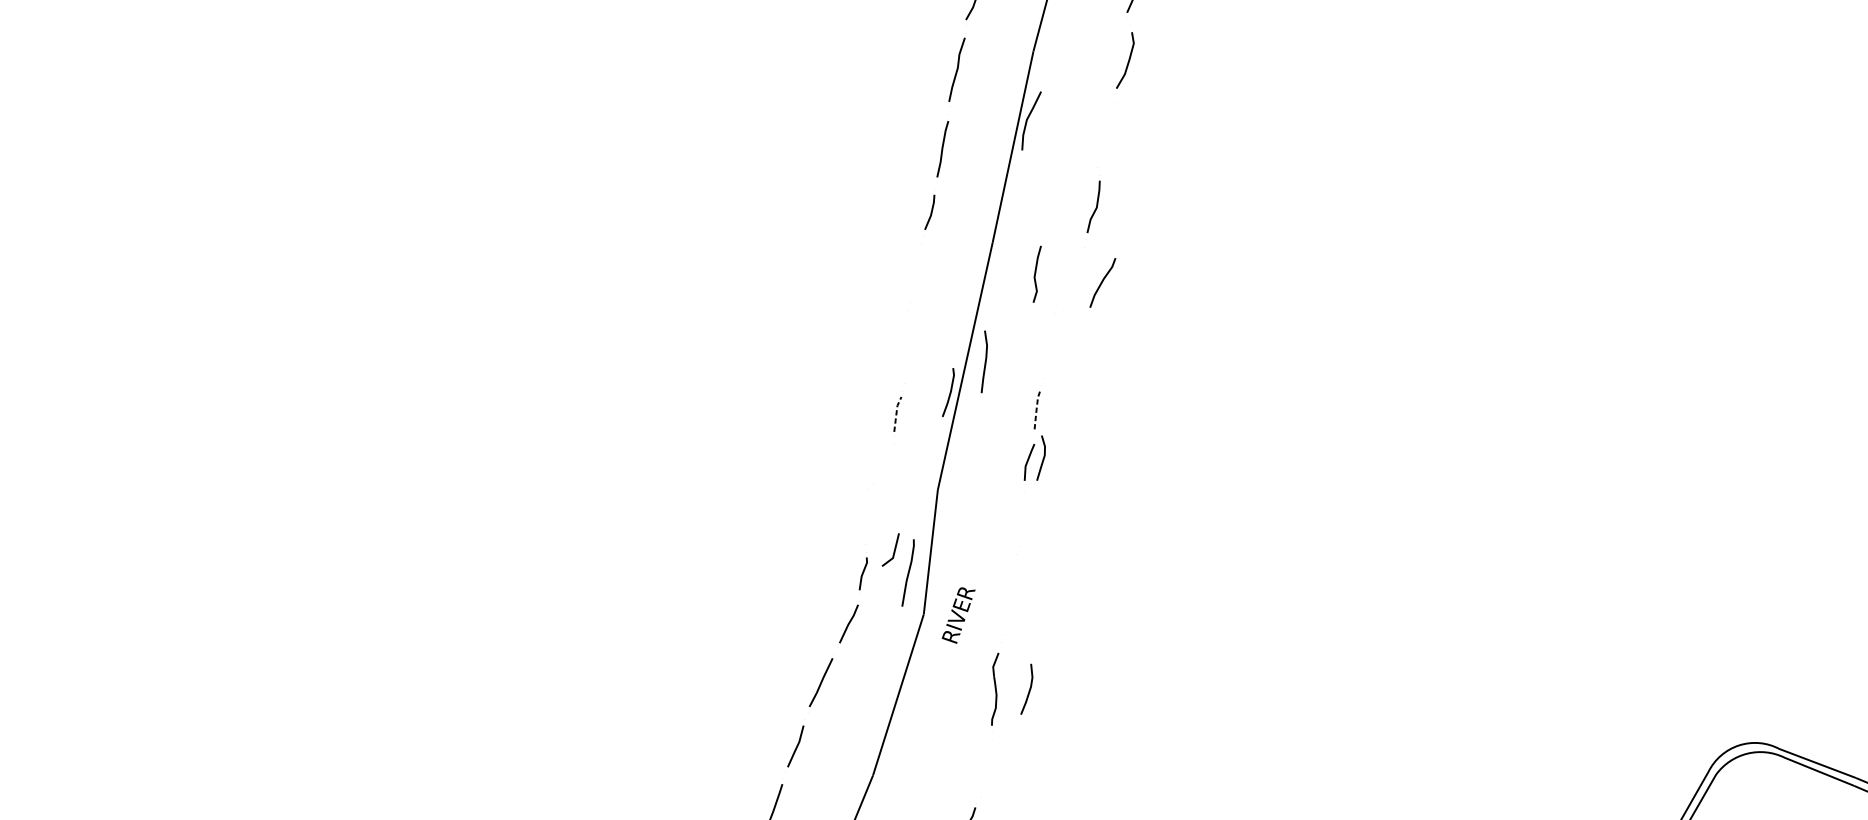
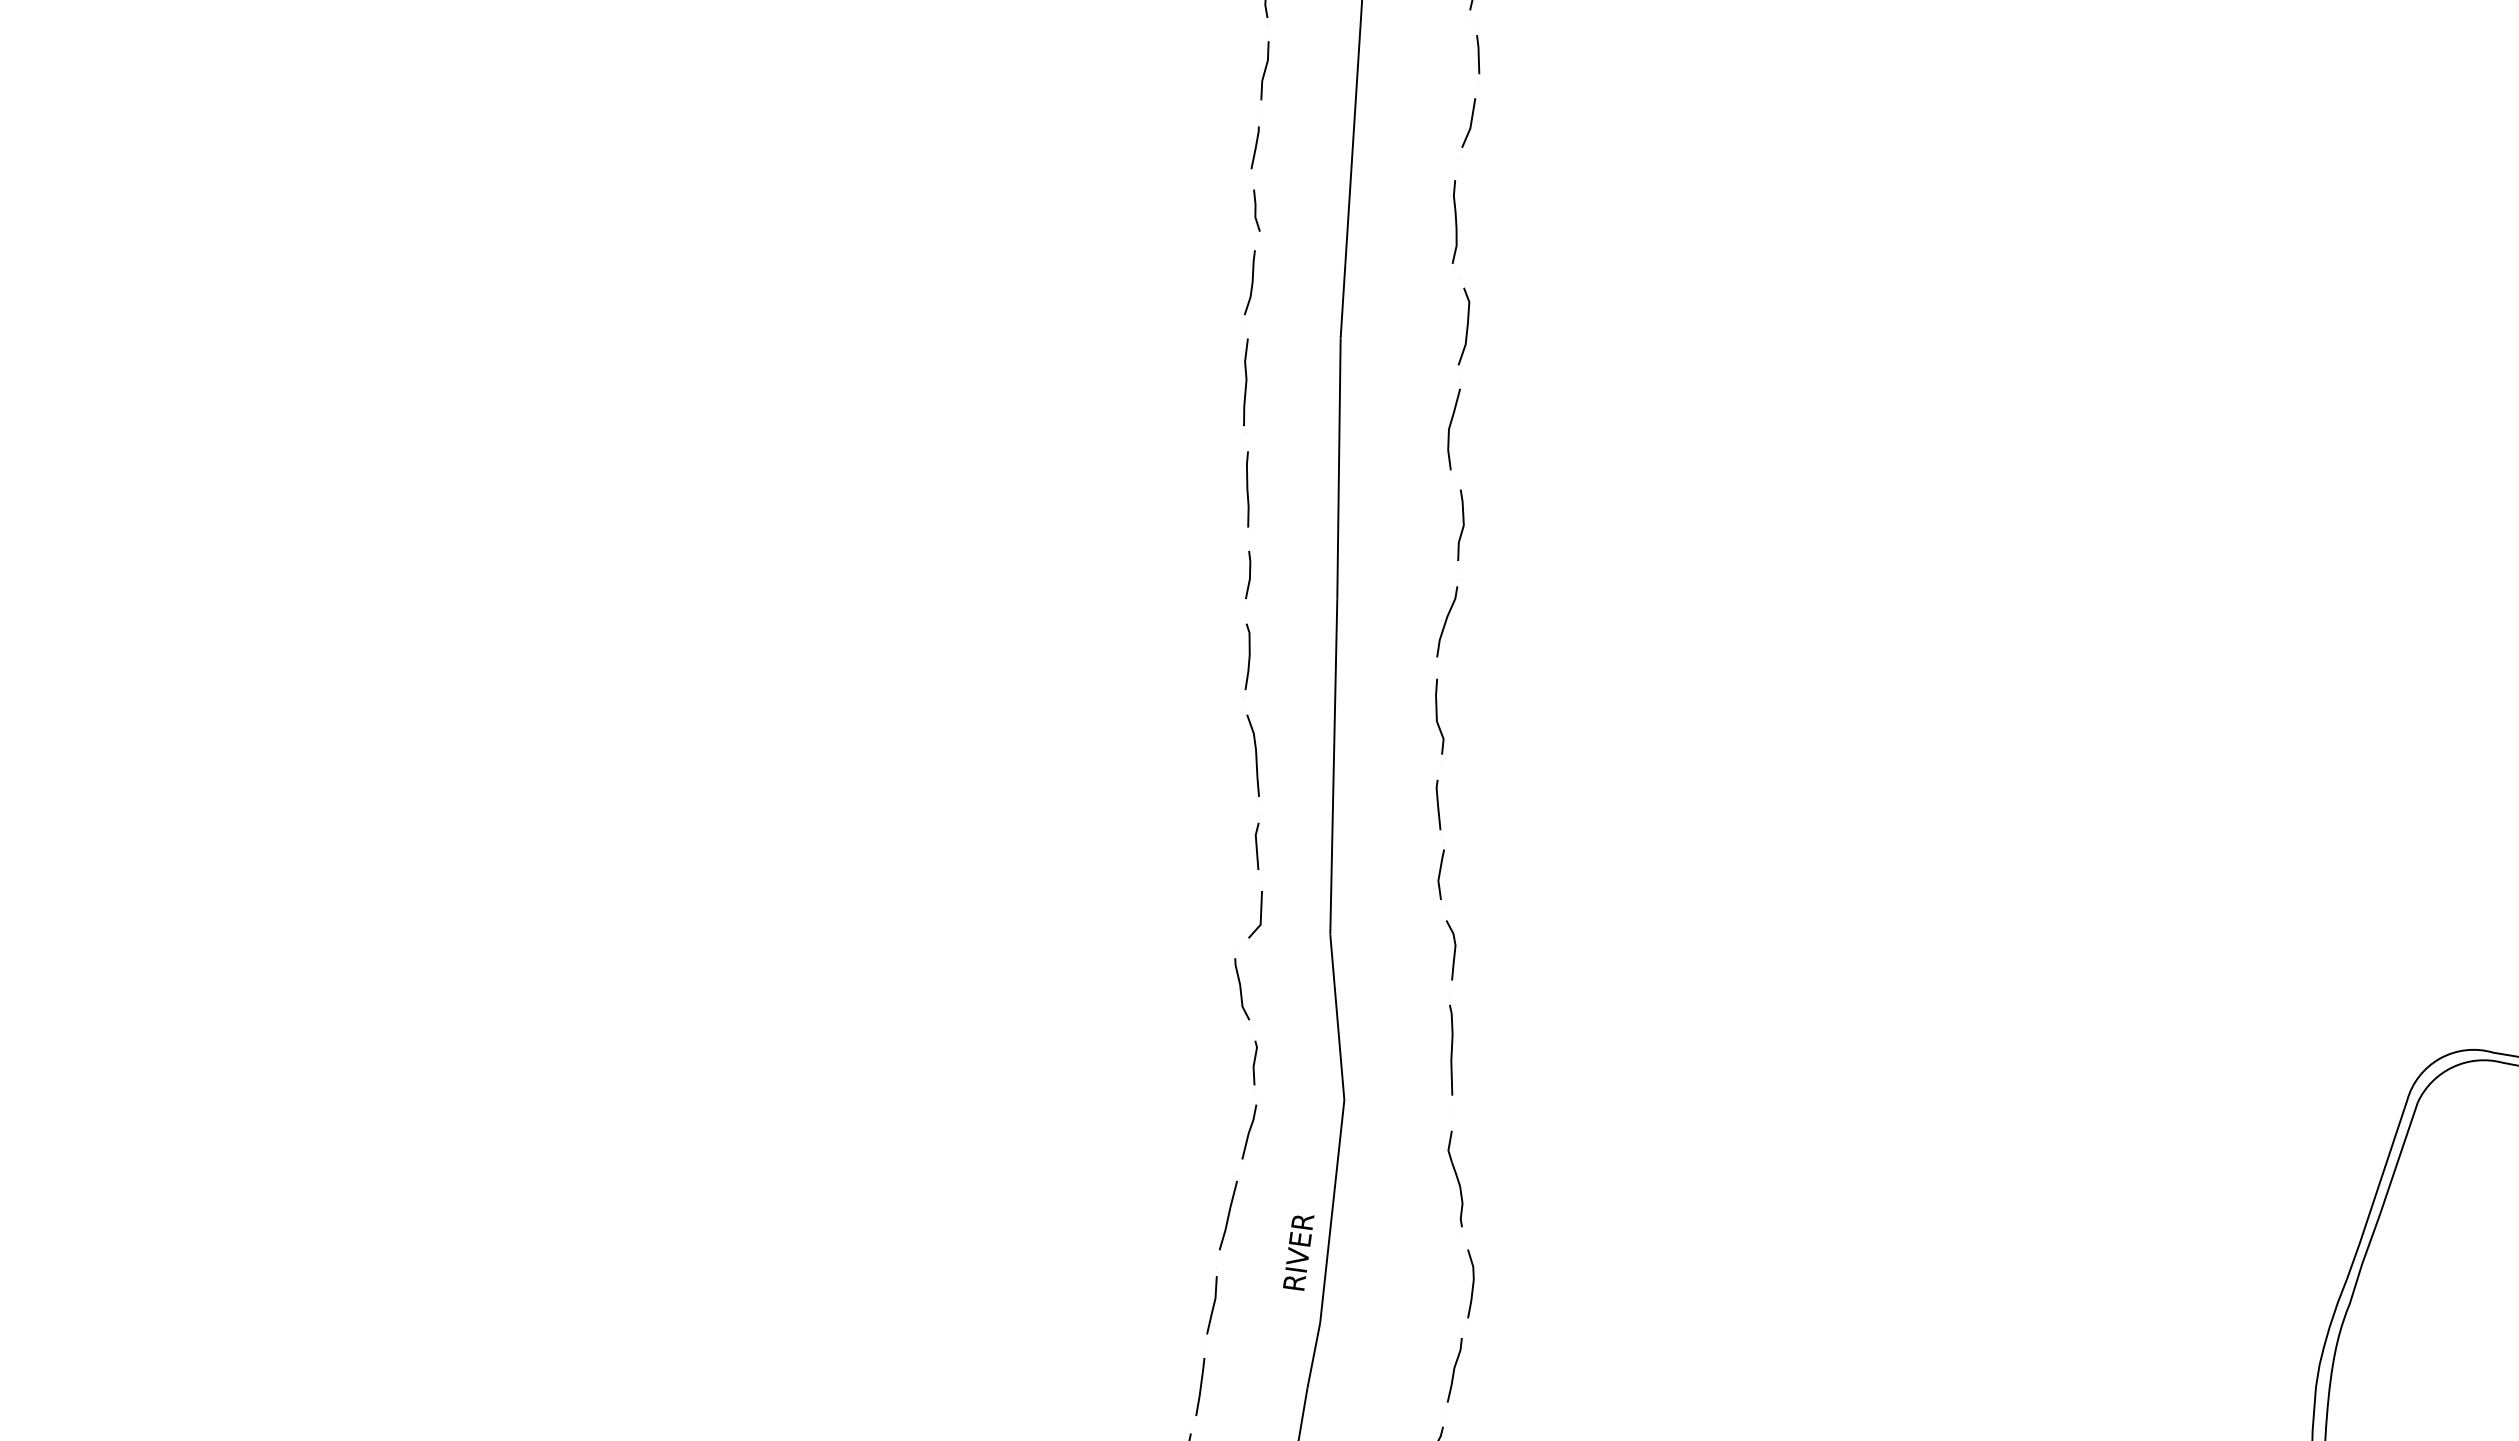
line: (1028, 119) -> (1450, 428), moved
line: (1035, 273) -> (1437, 716), moved
line: (1103, 281) -> (1447, 620), moved
line: (985, 362) -> (1255, 755), moved
line: (949, 392) -> (1248, 656), moved
line: (1036, 410) -> (1438, 804), dashed -> solid
line: (896, 413) -> (1256, 845), dashed -> solid
line: (1042, 460) -> (1453, 952), moved
line: (864, 517) -> (1241, 989), added
line: (894, 550) -> (1260, 914), moved
line: (908, 572) -> (1451, 1049), moved
text: (958, 614) -> (1298, 1252), moved
line: (1029, 689) -> (1472, 1283), moved

